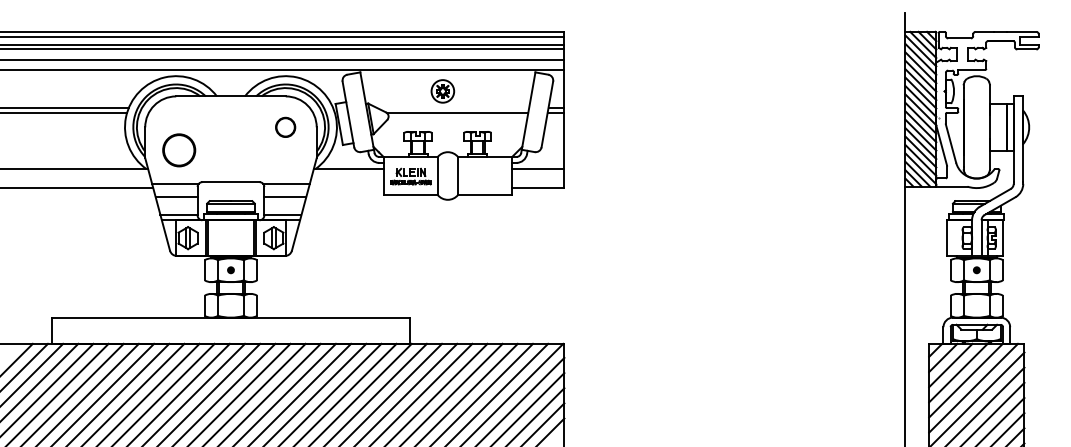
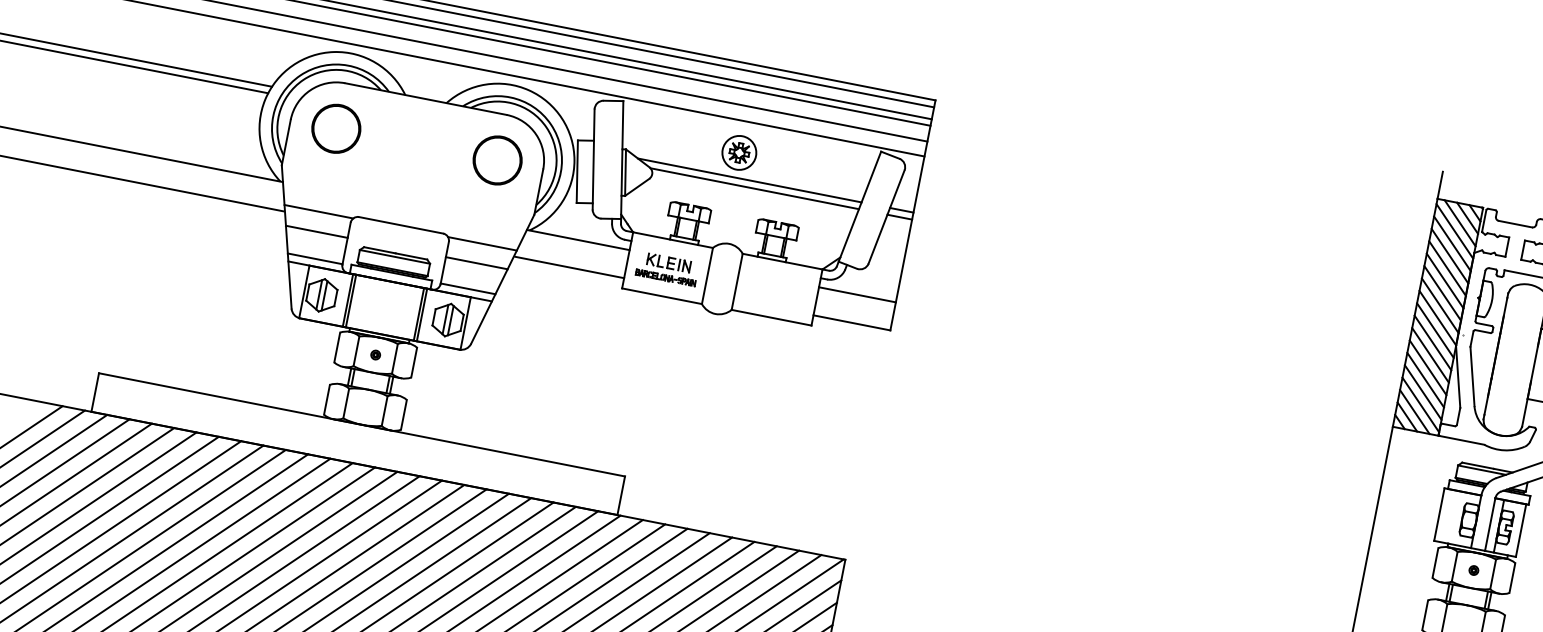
line: (453, 108) -> (750, 181), added
circle: (285, 127) -> (497, 160), size x1.67
circle: (179, 150) -> (336, 129), moved
line: (346, 188) -> (569, 268), added

